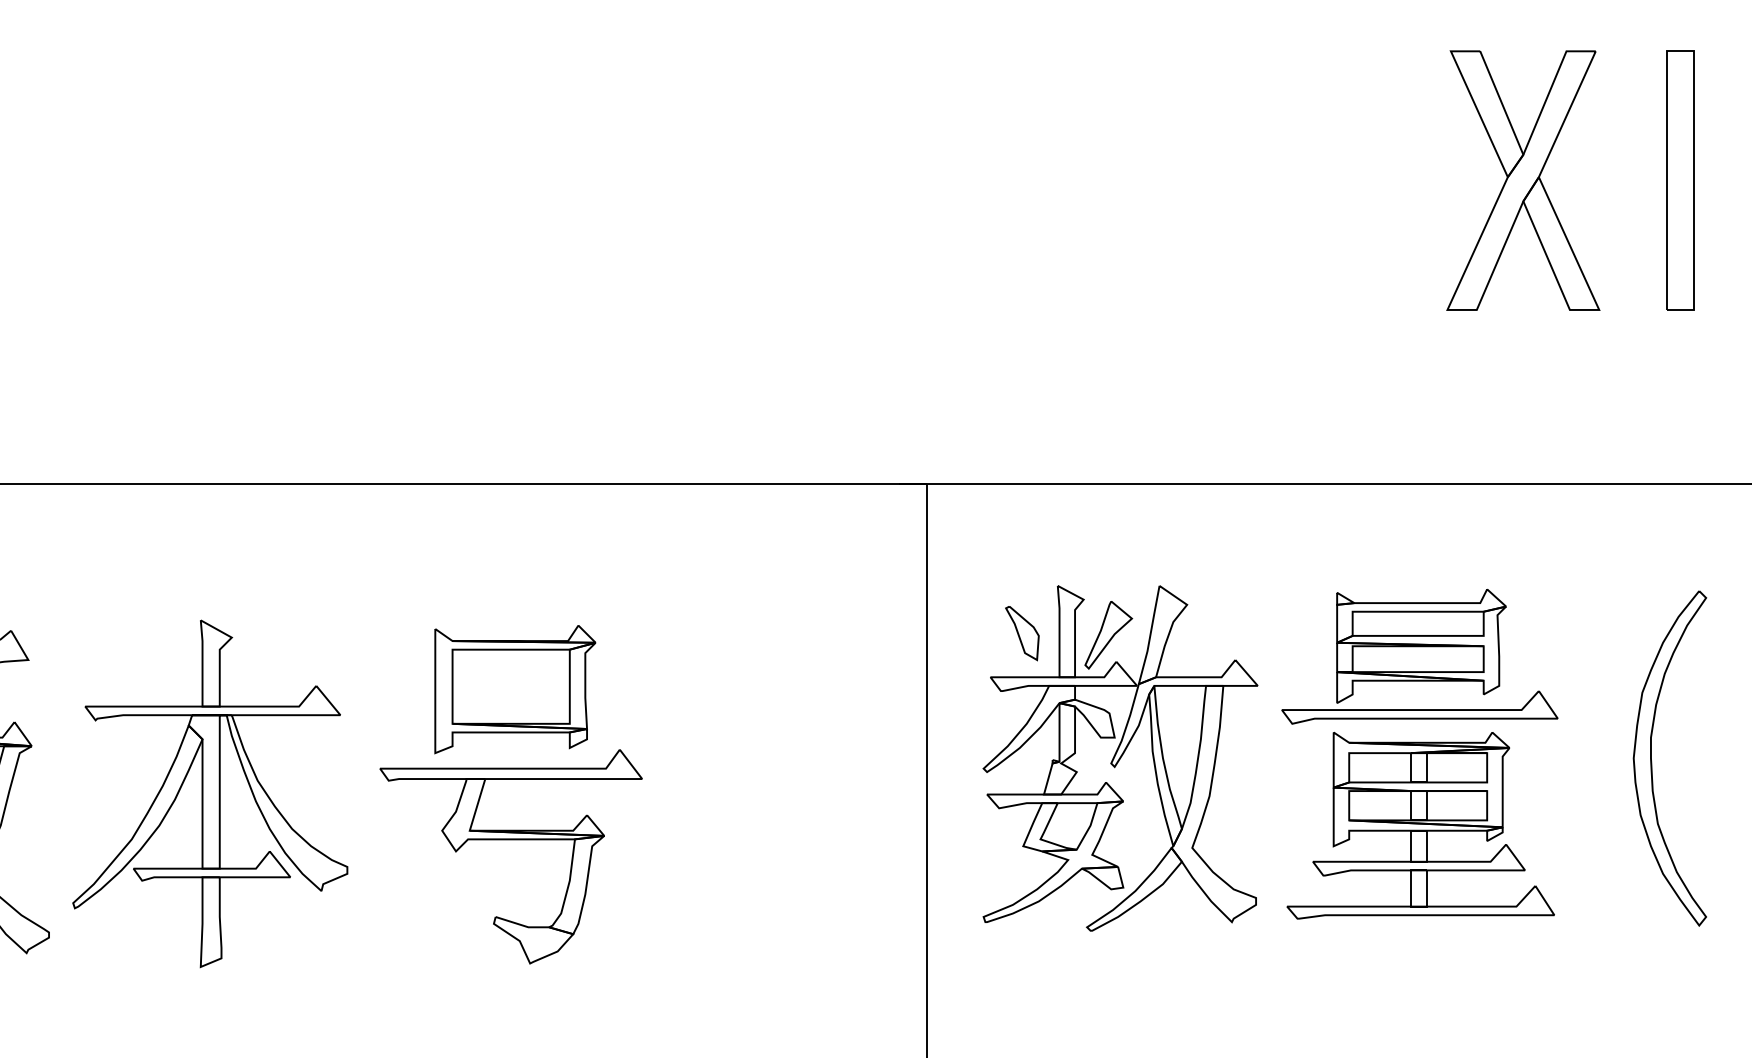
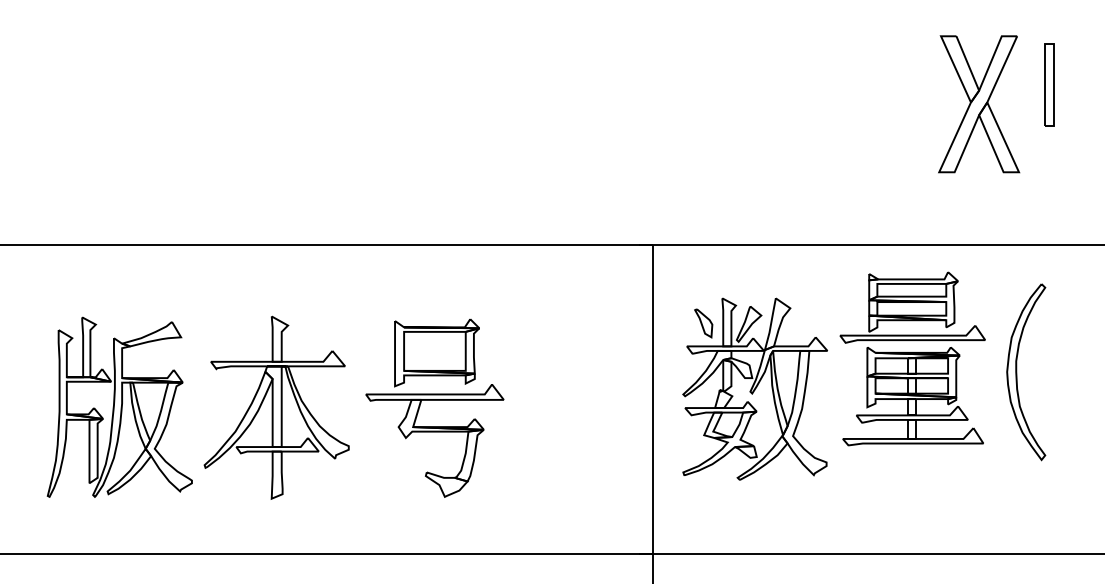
part: (1680, 179) -> (1049, 84), size x0.6
part: (1524, 181) -> (979, 104), moved
part: (1419, 753) -> (912, 358), moved
part: (1653, 759) -> (1017, 372), moved

